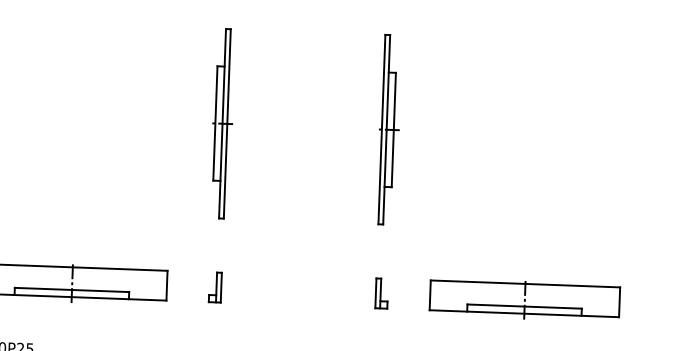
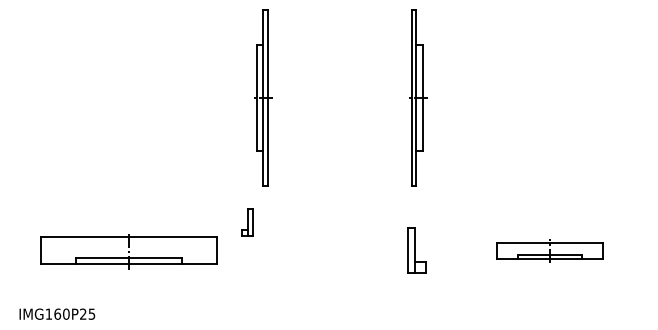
part: (215, 287) -> (247, 222), moved
part: (382, 293) -> (417, 250), size x1.6
part: (524, 299) -> (549, 251), size x0.6

